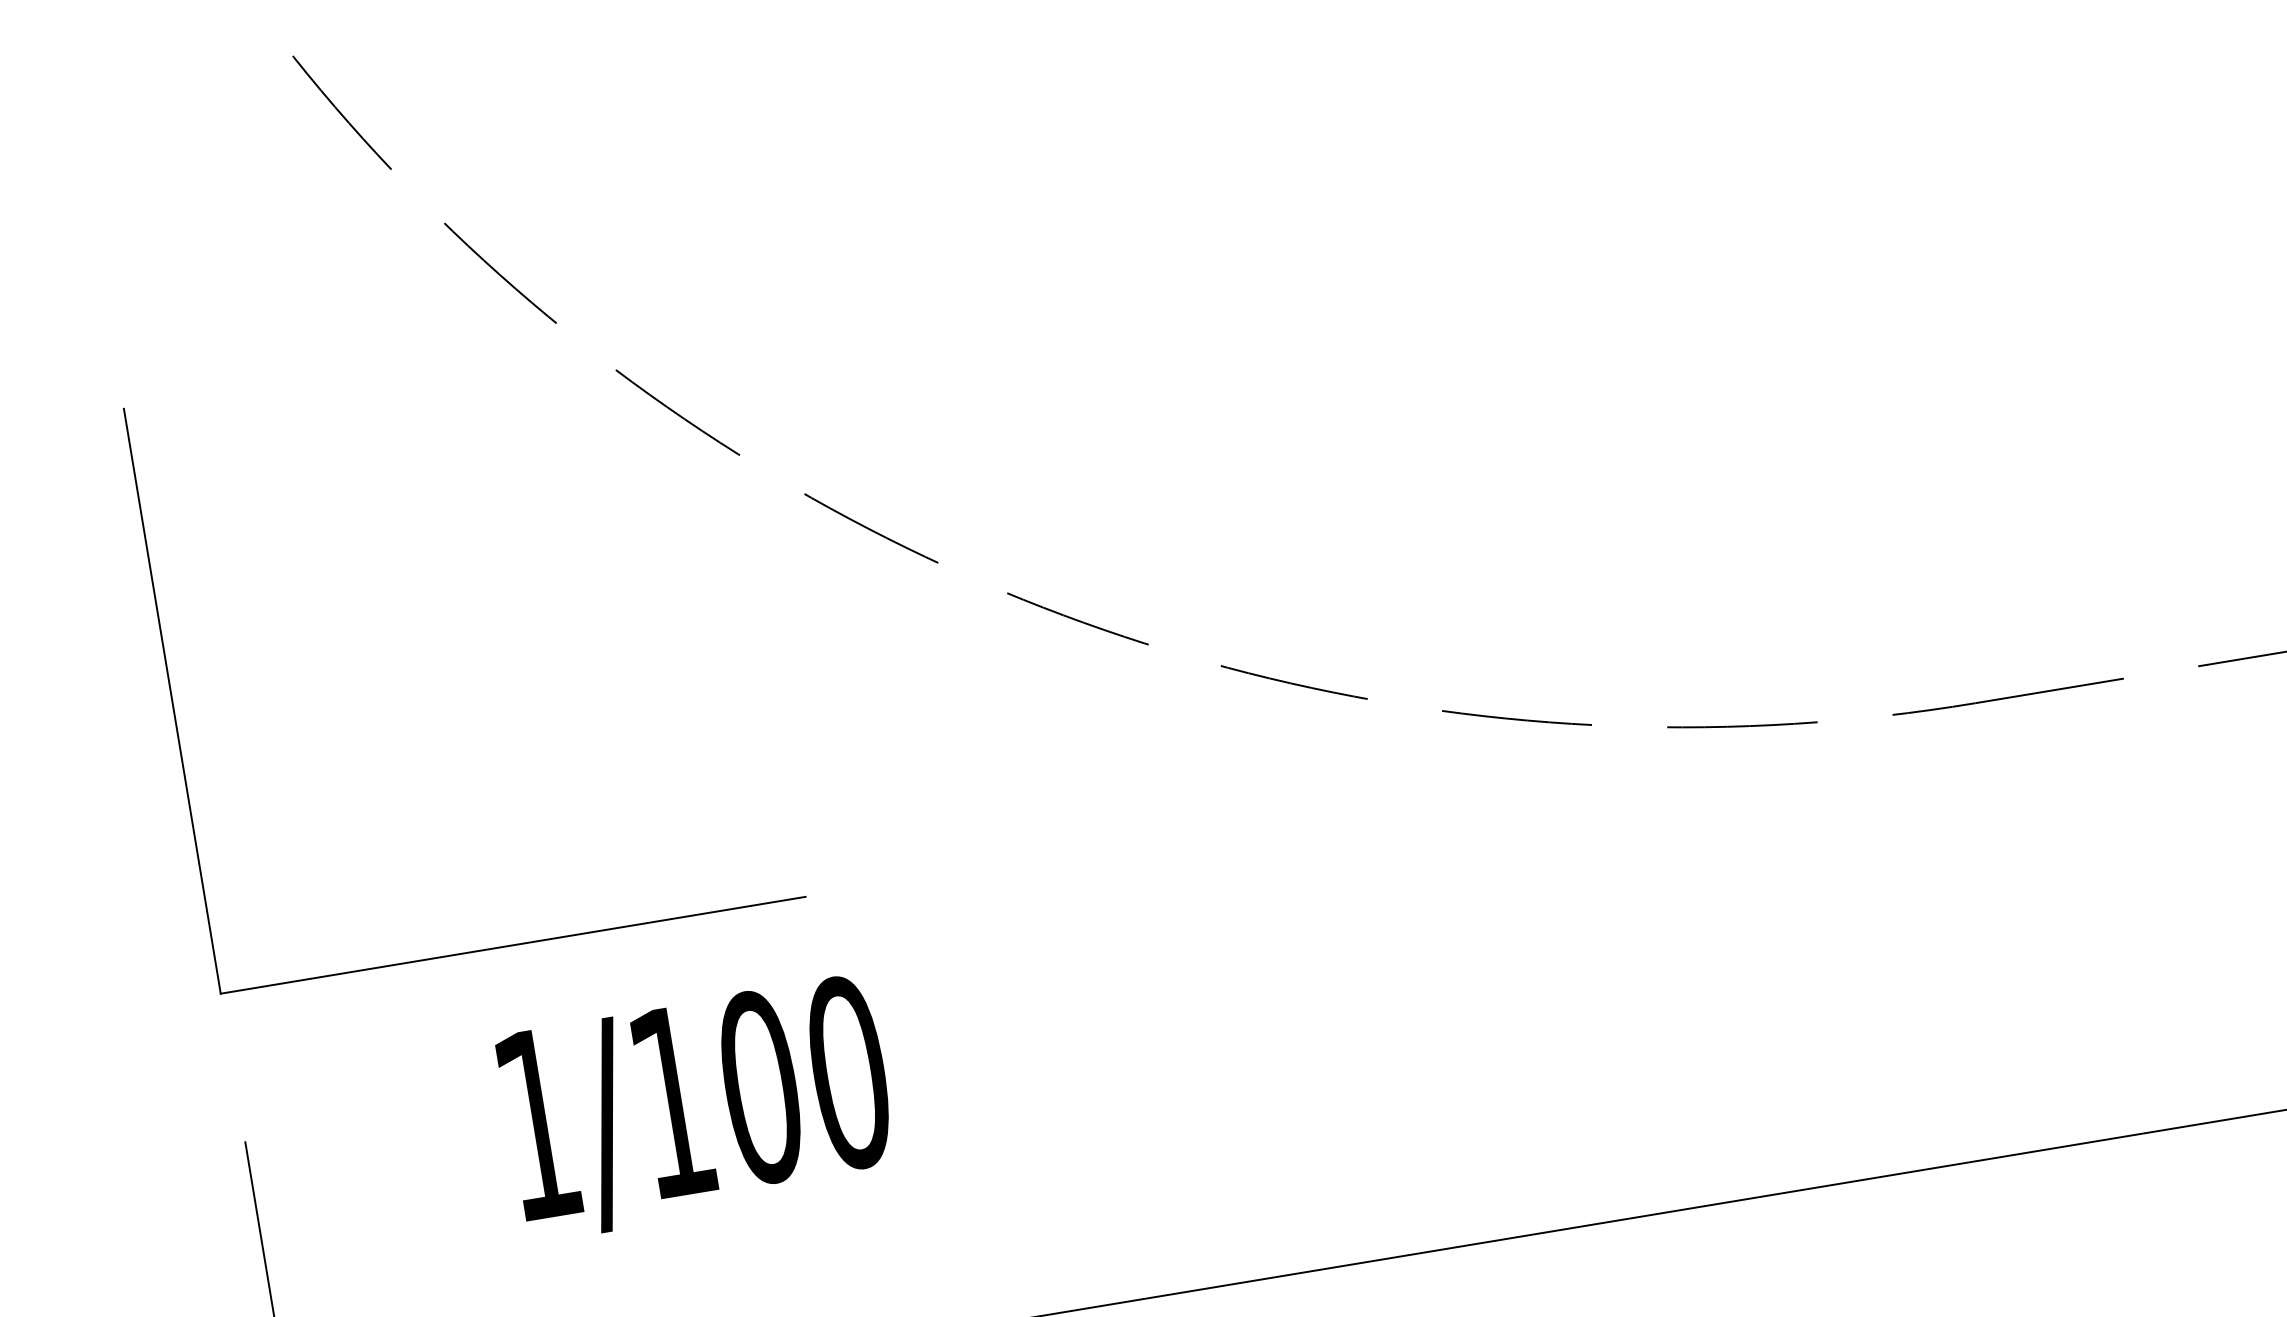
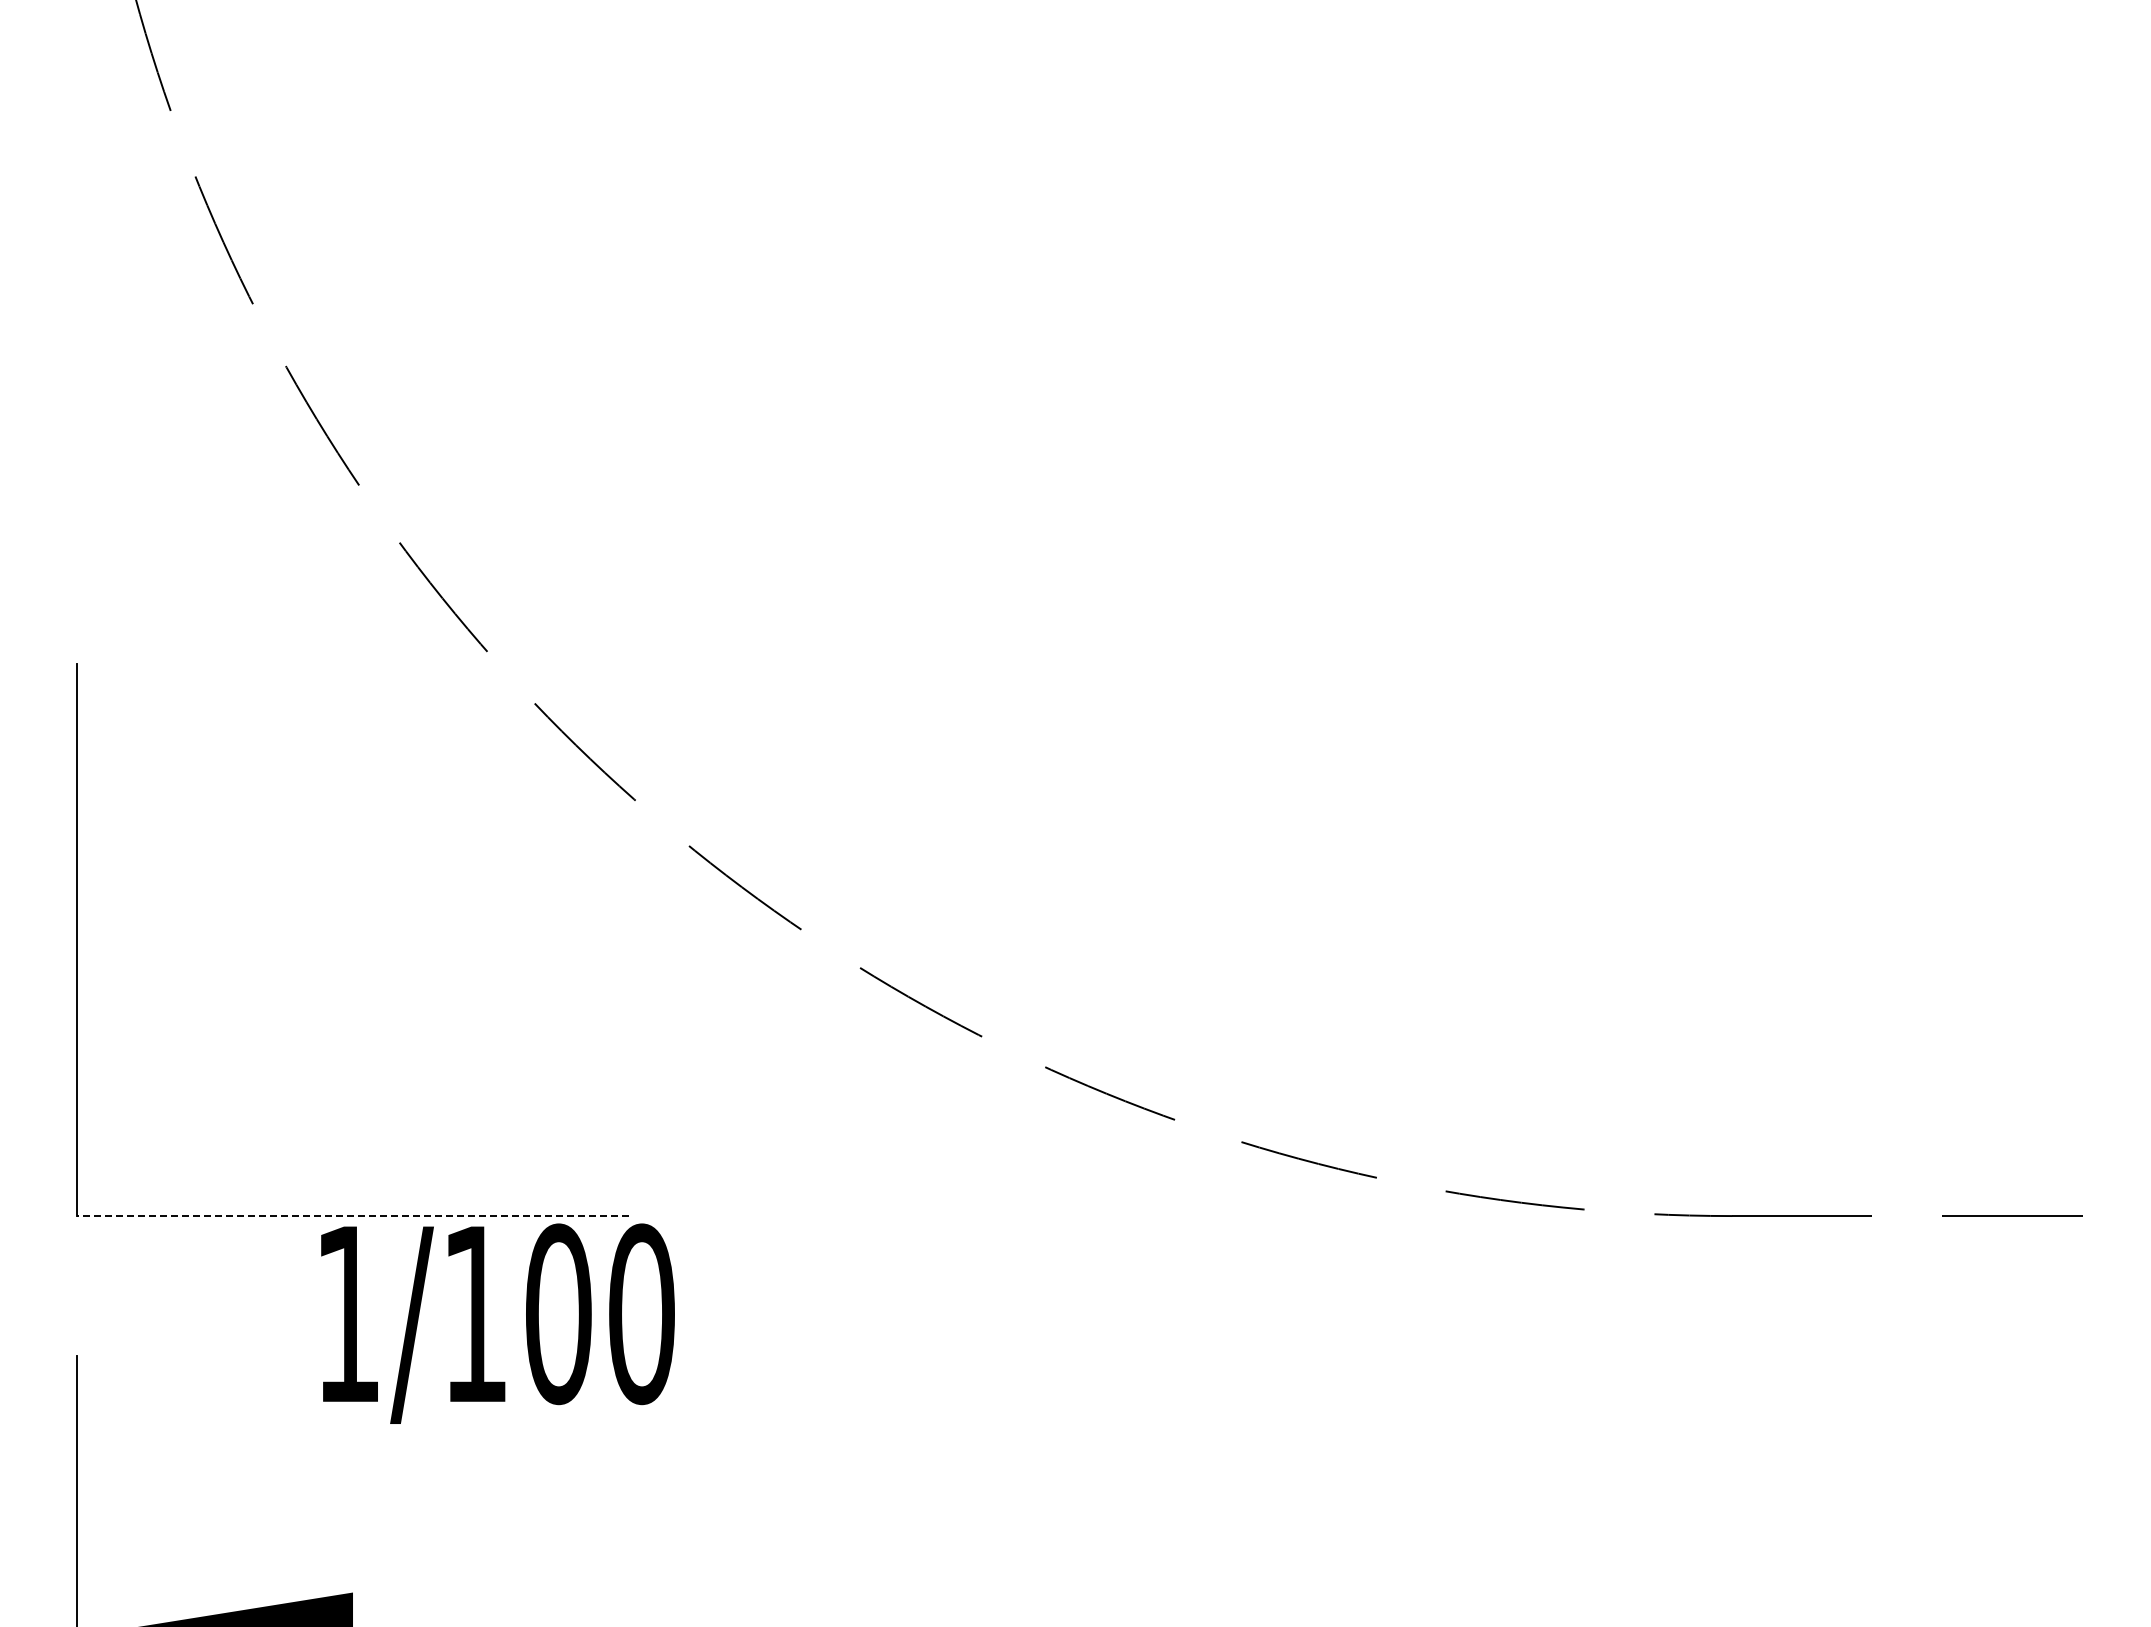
line: (513, 945) -> (353, 1216), solid -> dashed
text: (697, 1108) -> (497, 1323), moved

